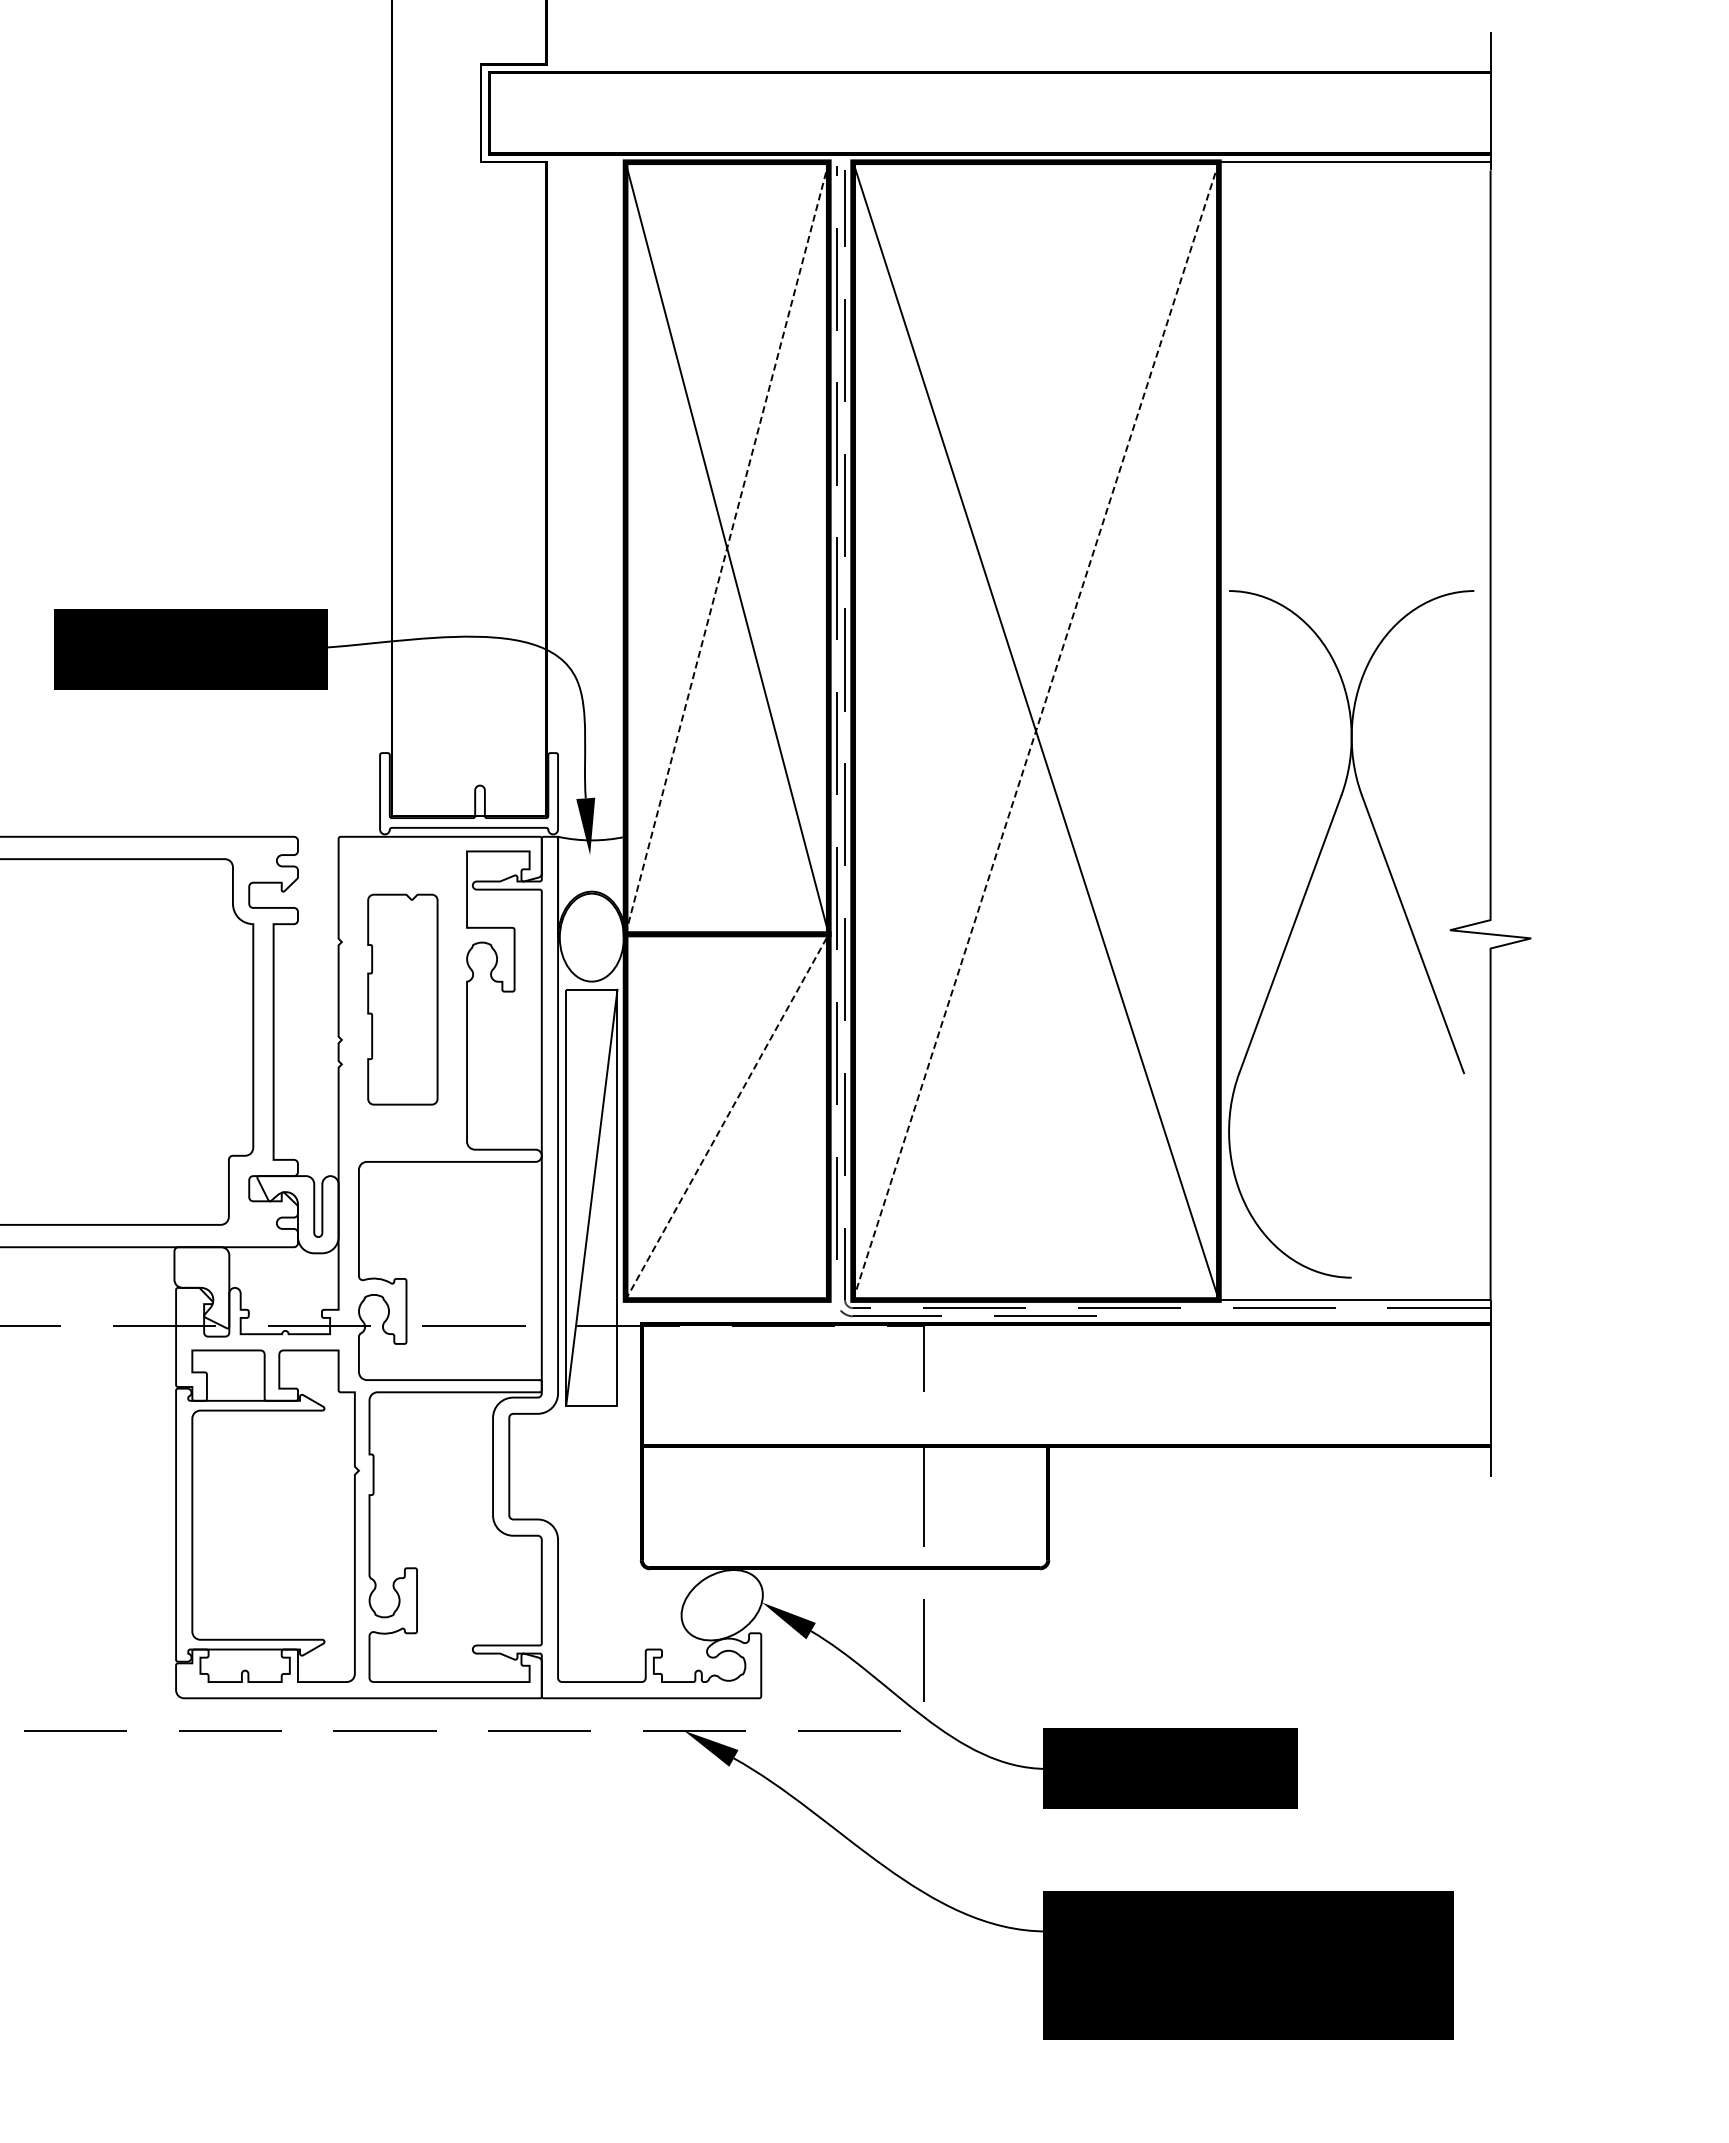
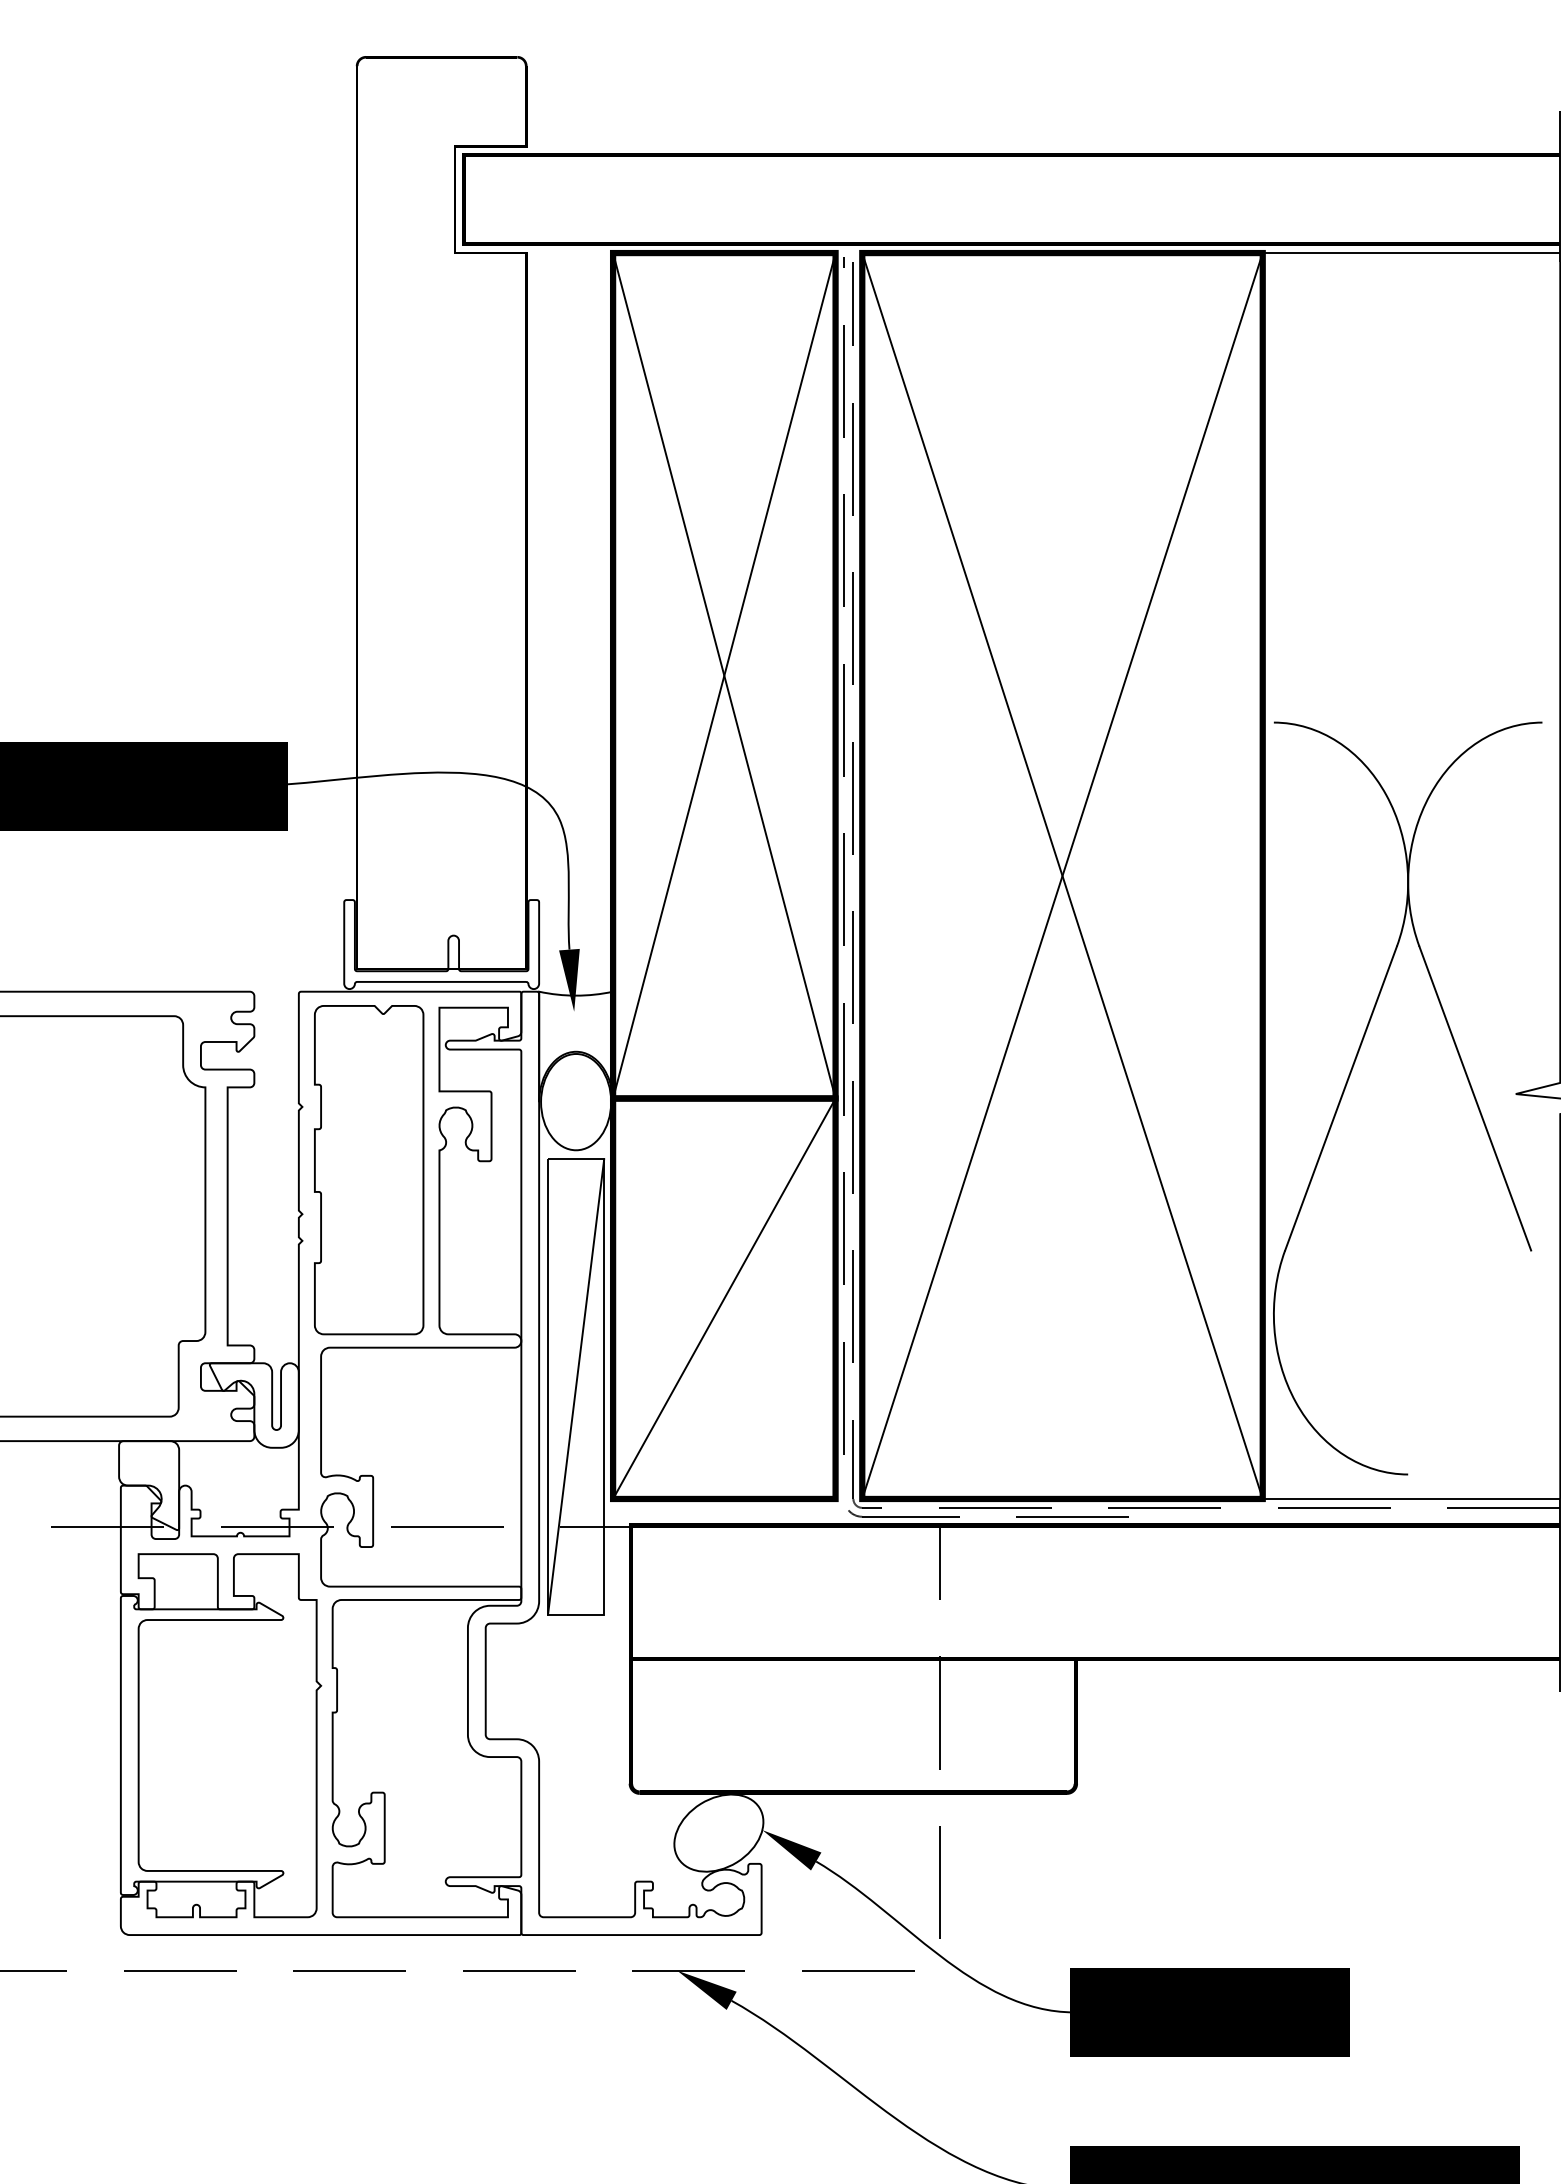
line: (727, 547) -> (724, 674), dashed -> solid
line: (1036, 731) -> (1063, 876), dashed -> solid
part: (402, 999) -> (368, 1169), size x1.43
line: (727, 1116) -> (724, 1297), dashed -> solid

